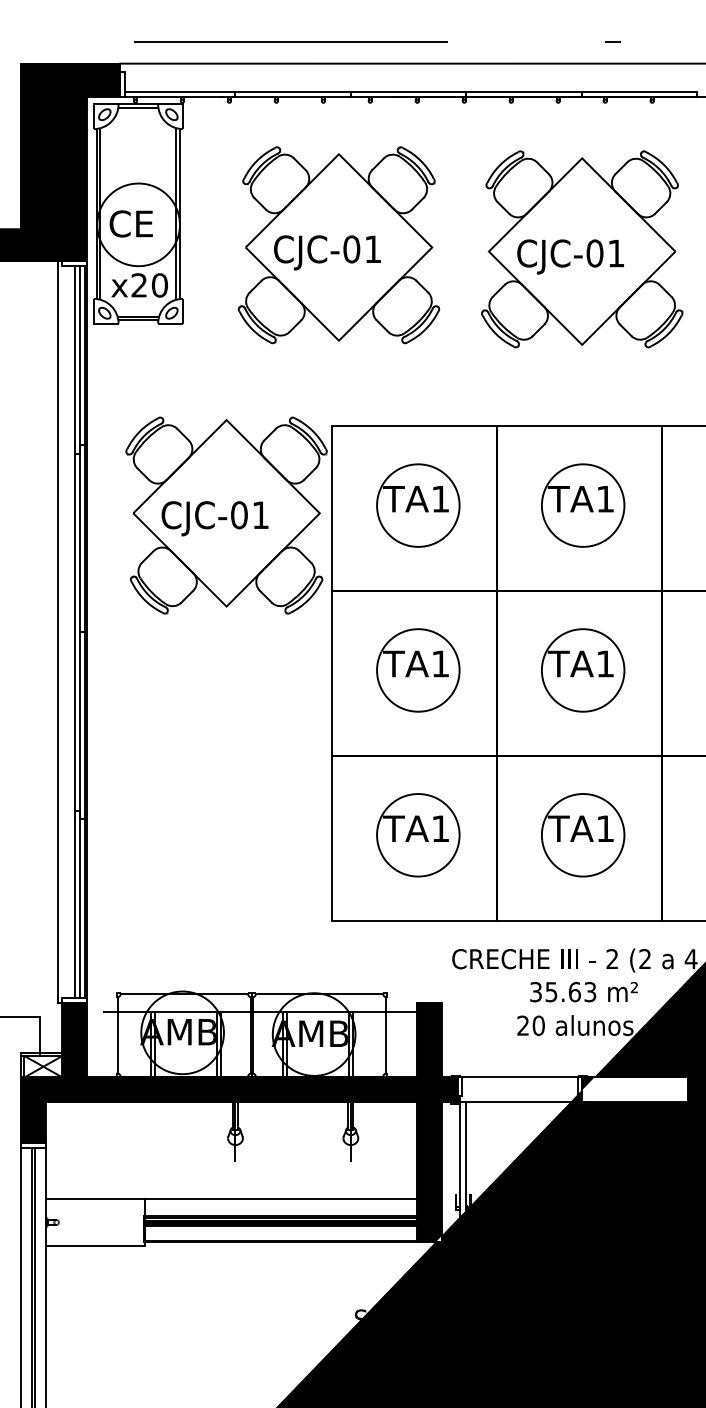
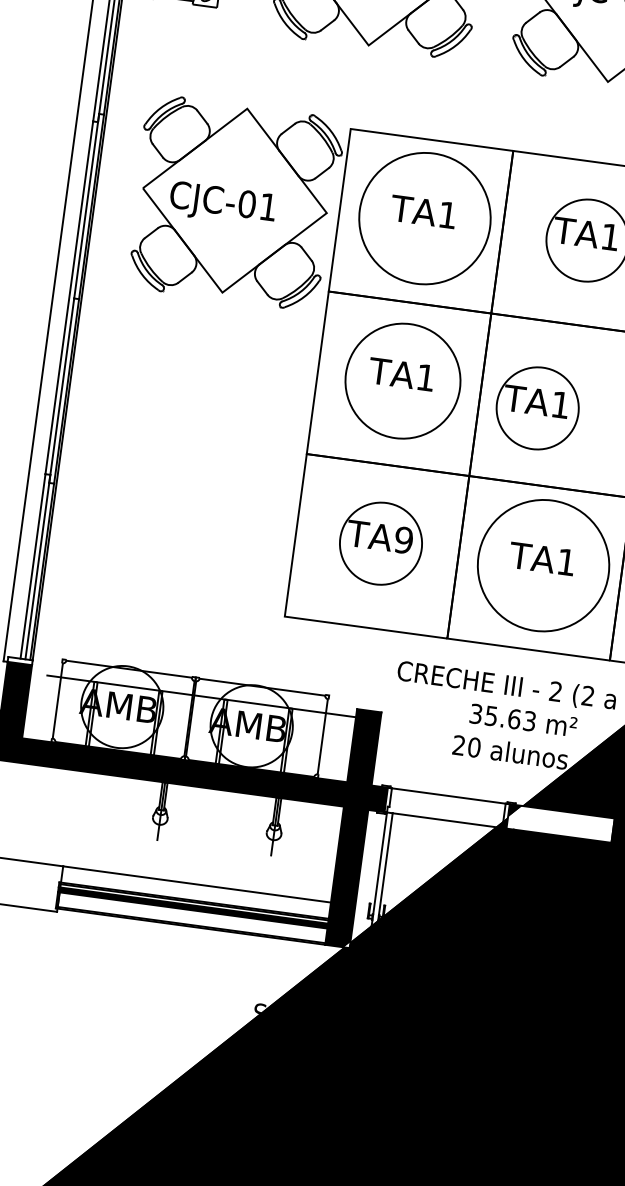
circle: (418, 505) -> (425, 218), size x1.6
circle: (418, 670) -> (403, 381), size x1.4
part: (583, 670) -> (538, 408), moved
text: (440, 828) -> (403, 539), TA1 -> TA9
circle: (582, 835) -> (542, 565), size x1.6

